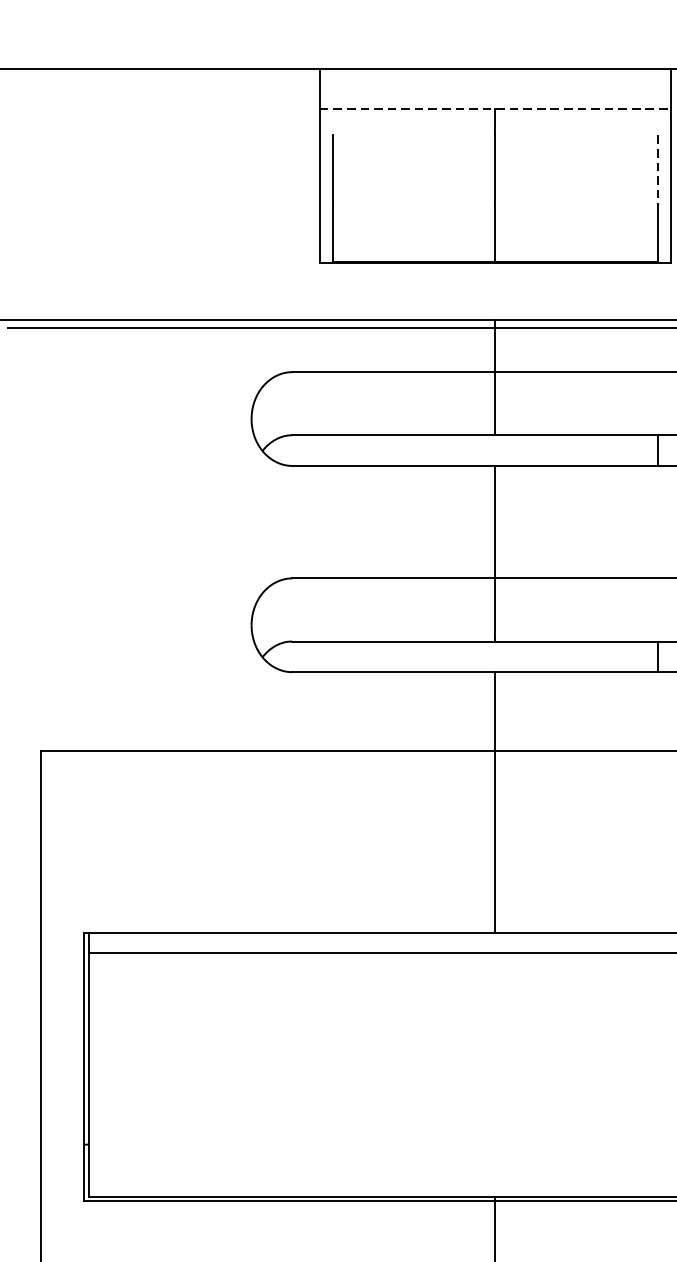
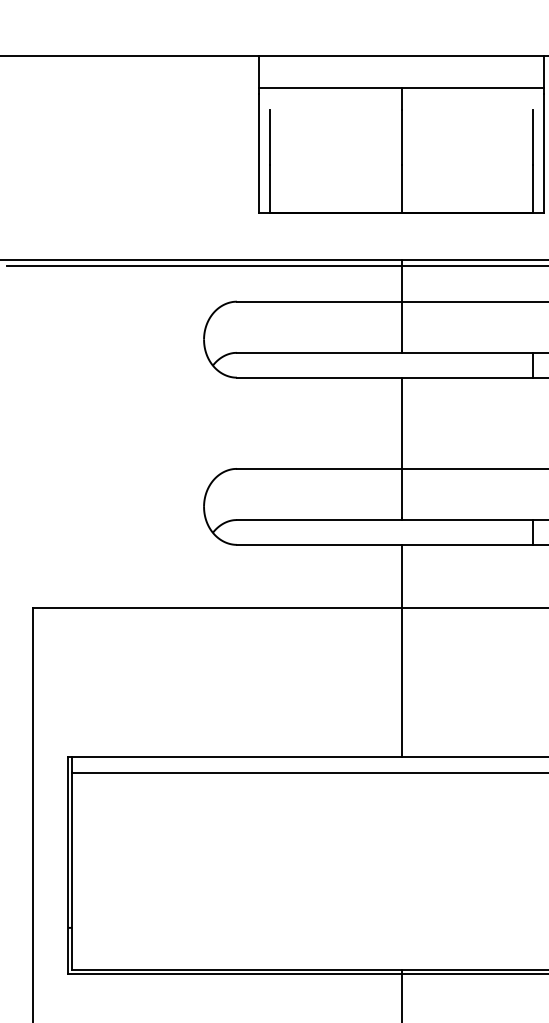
line: (495, 109) -> (401, 88), dashed -> solid
line: (658, 169) -> (533, 137), dashed -> solid

